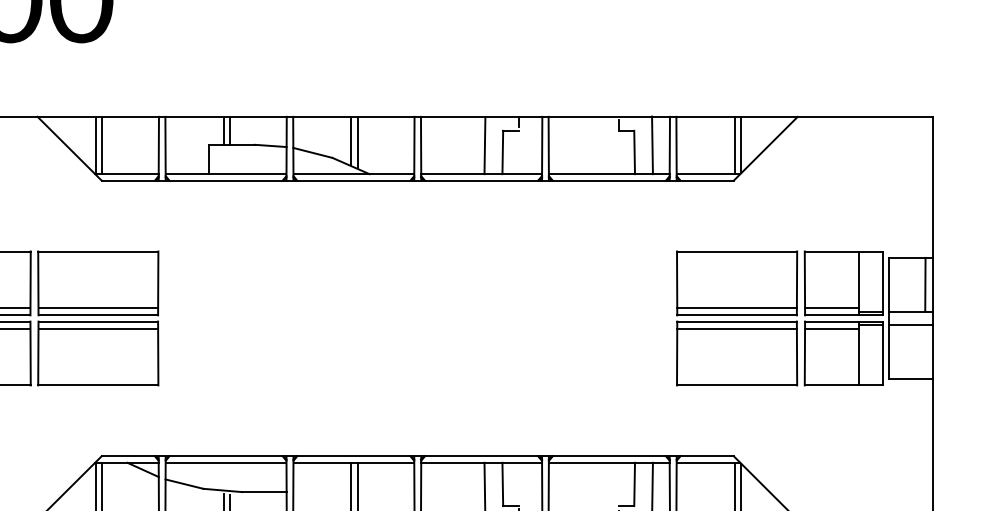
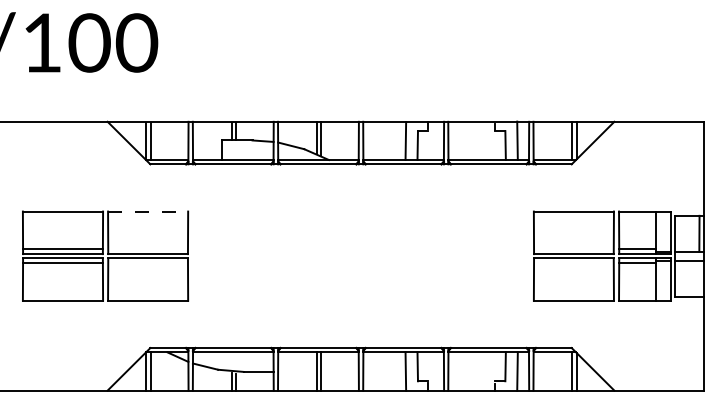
line: (98, 251) -> (148, 211), solid -> dashed
line: (98, 308) -> (148, 249), removed
line: (736, 308) -> (573, 249), removed
line: (98, 327) -> (148, 262), removed
line: (736, 327) -> (573, 262), removed

